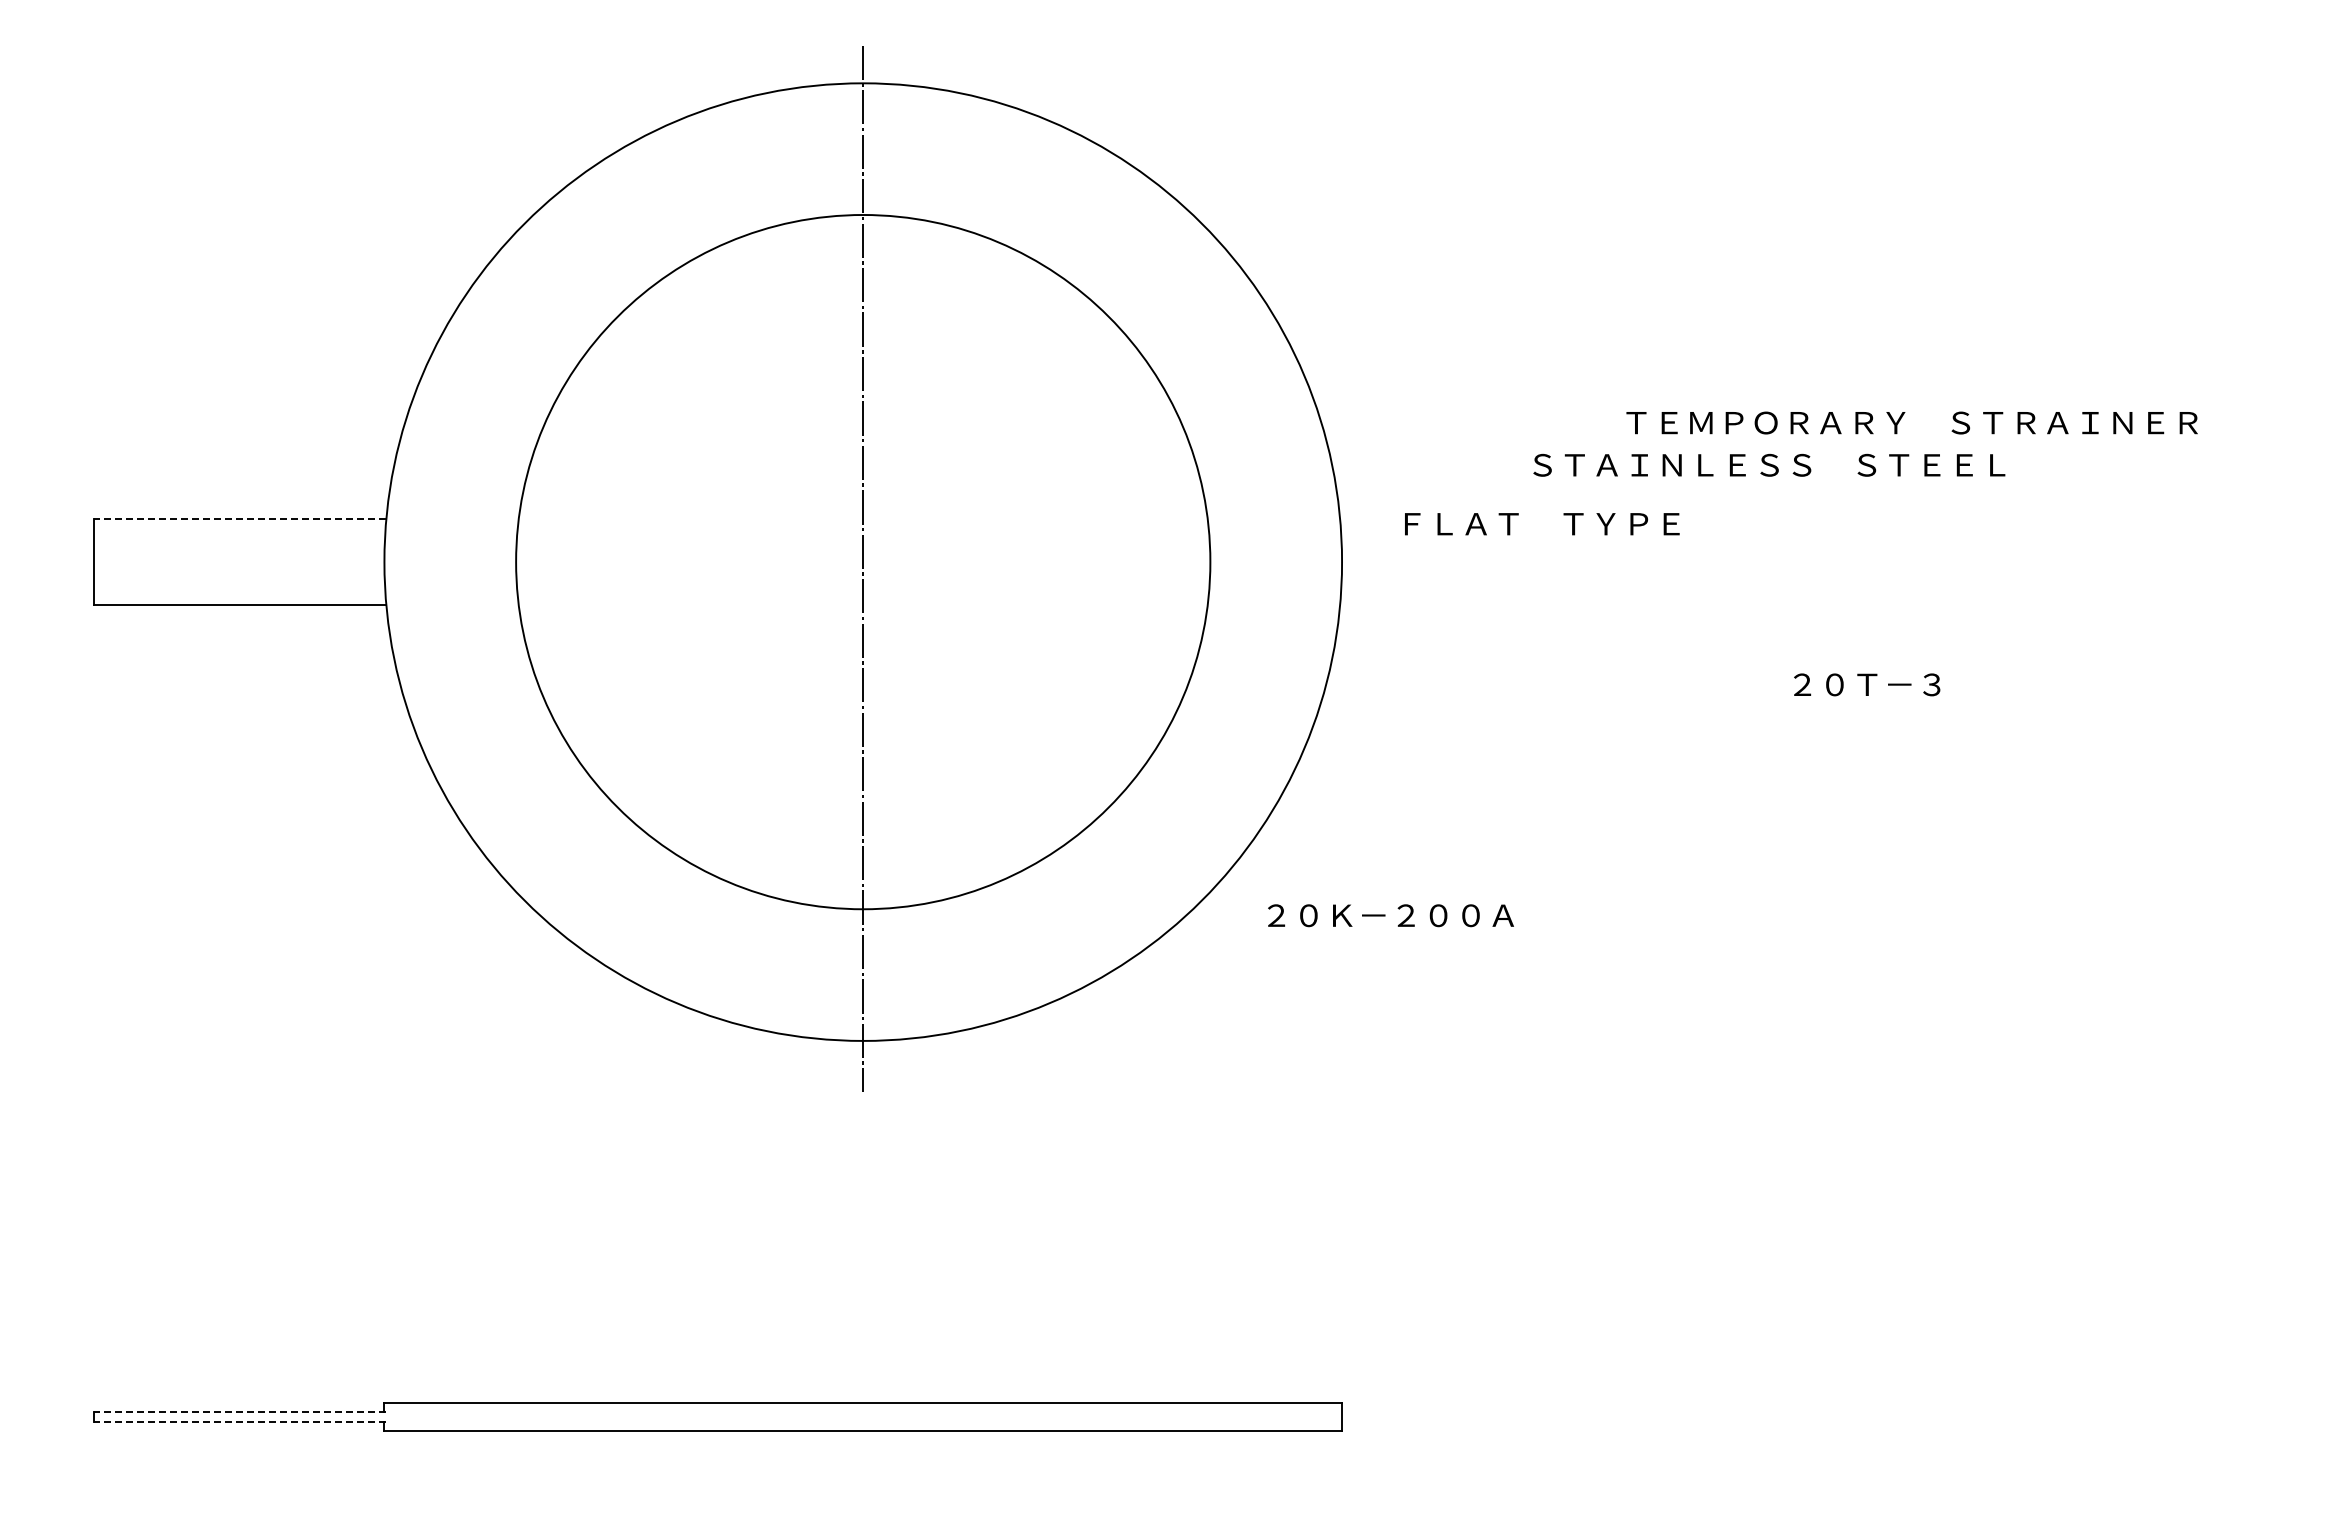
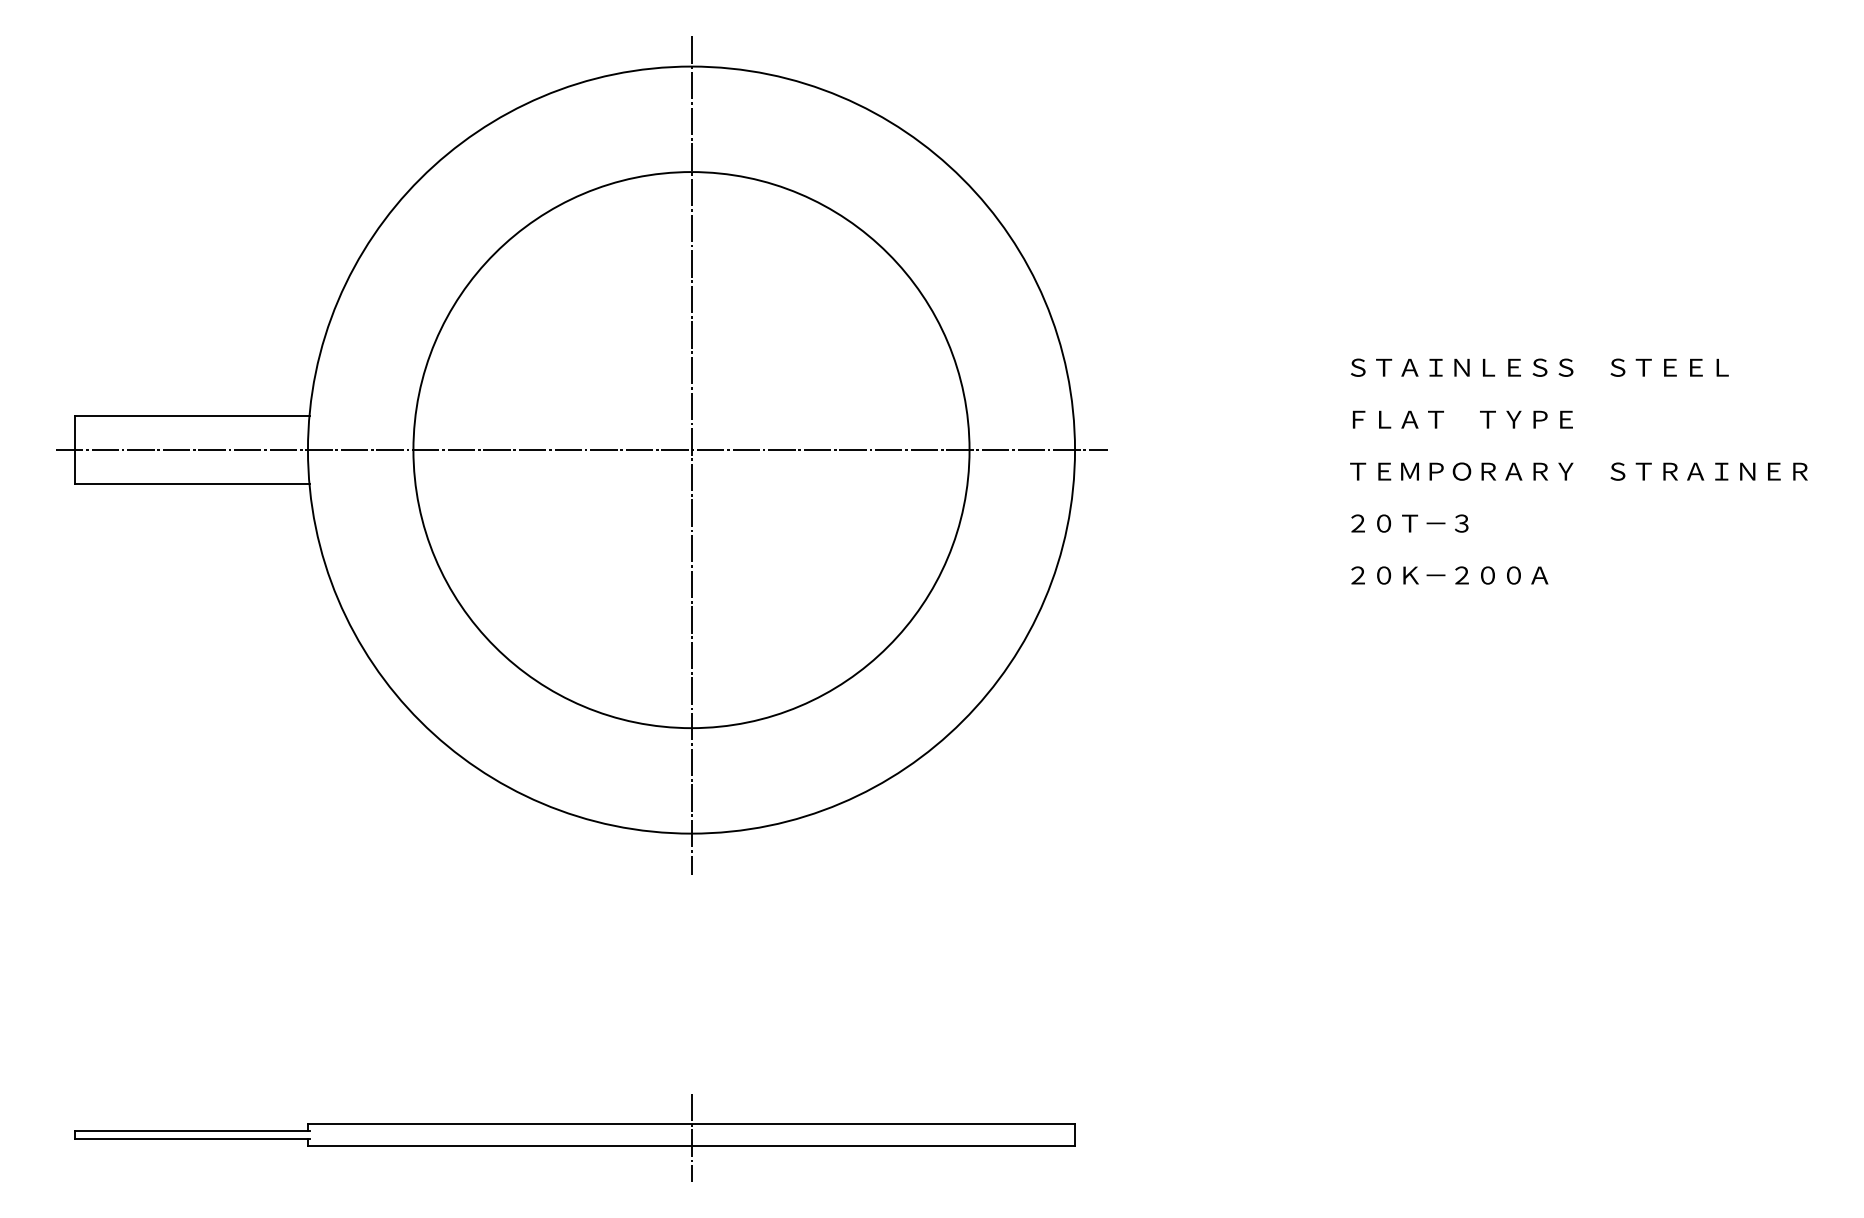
text: (1911, 422) -> (1578, 471), moved
text: (1769, 464) -> (1539, 367), moved
line: (239, 519) -> (191, 415), dashed -> solid
text: (1542, 524) -> (1463, 419), moved
line: (726, 562) -> (581, 450), added
text: (1867, 684) -> (1410, 523), moved
text: (1390, 915) -> (1449, 575), moved
line: (239, 1412) -> (191, 1131), dashed -> solid
line: (863, 1420) -> (691, 1137), added
line: (239, 1422) -> (191, 1139), dashed -> solid

